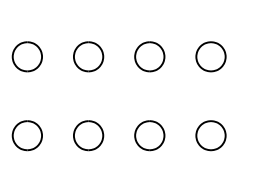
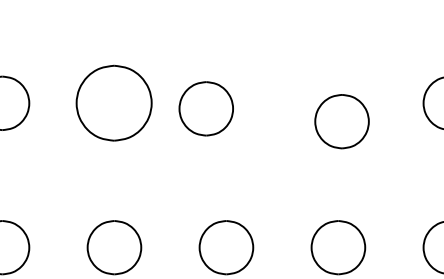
part: (88, 56) -> (114, 102), size x1.4
part: (149, 56) -> (205, 108), moved
part: (210, 56) -> (341, 121), moved

